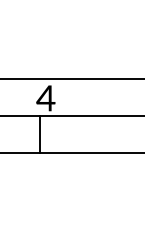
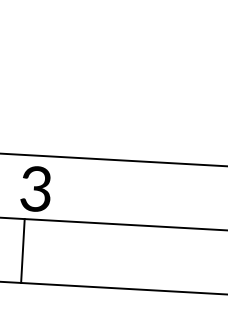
text: (45, 98) -> (35, 189), 4 -> 3

